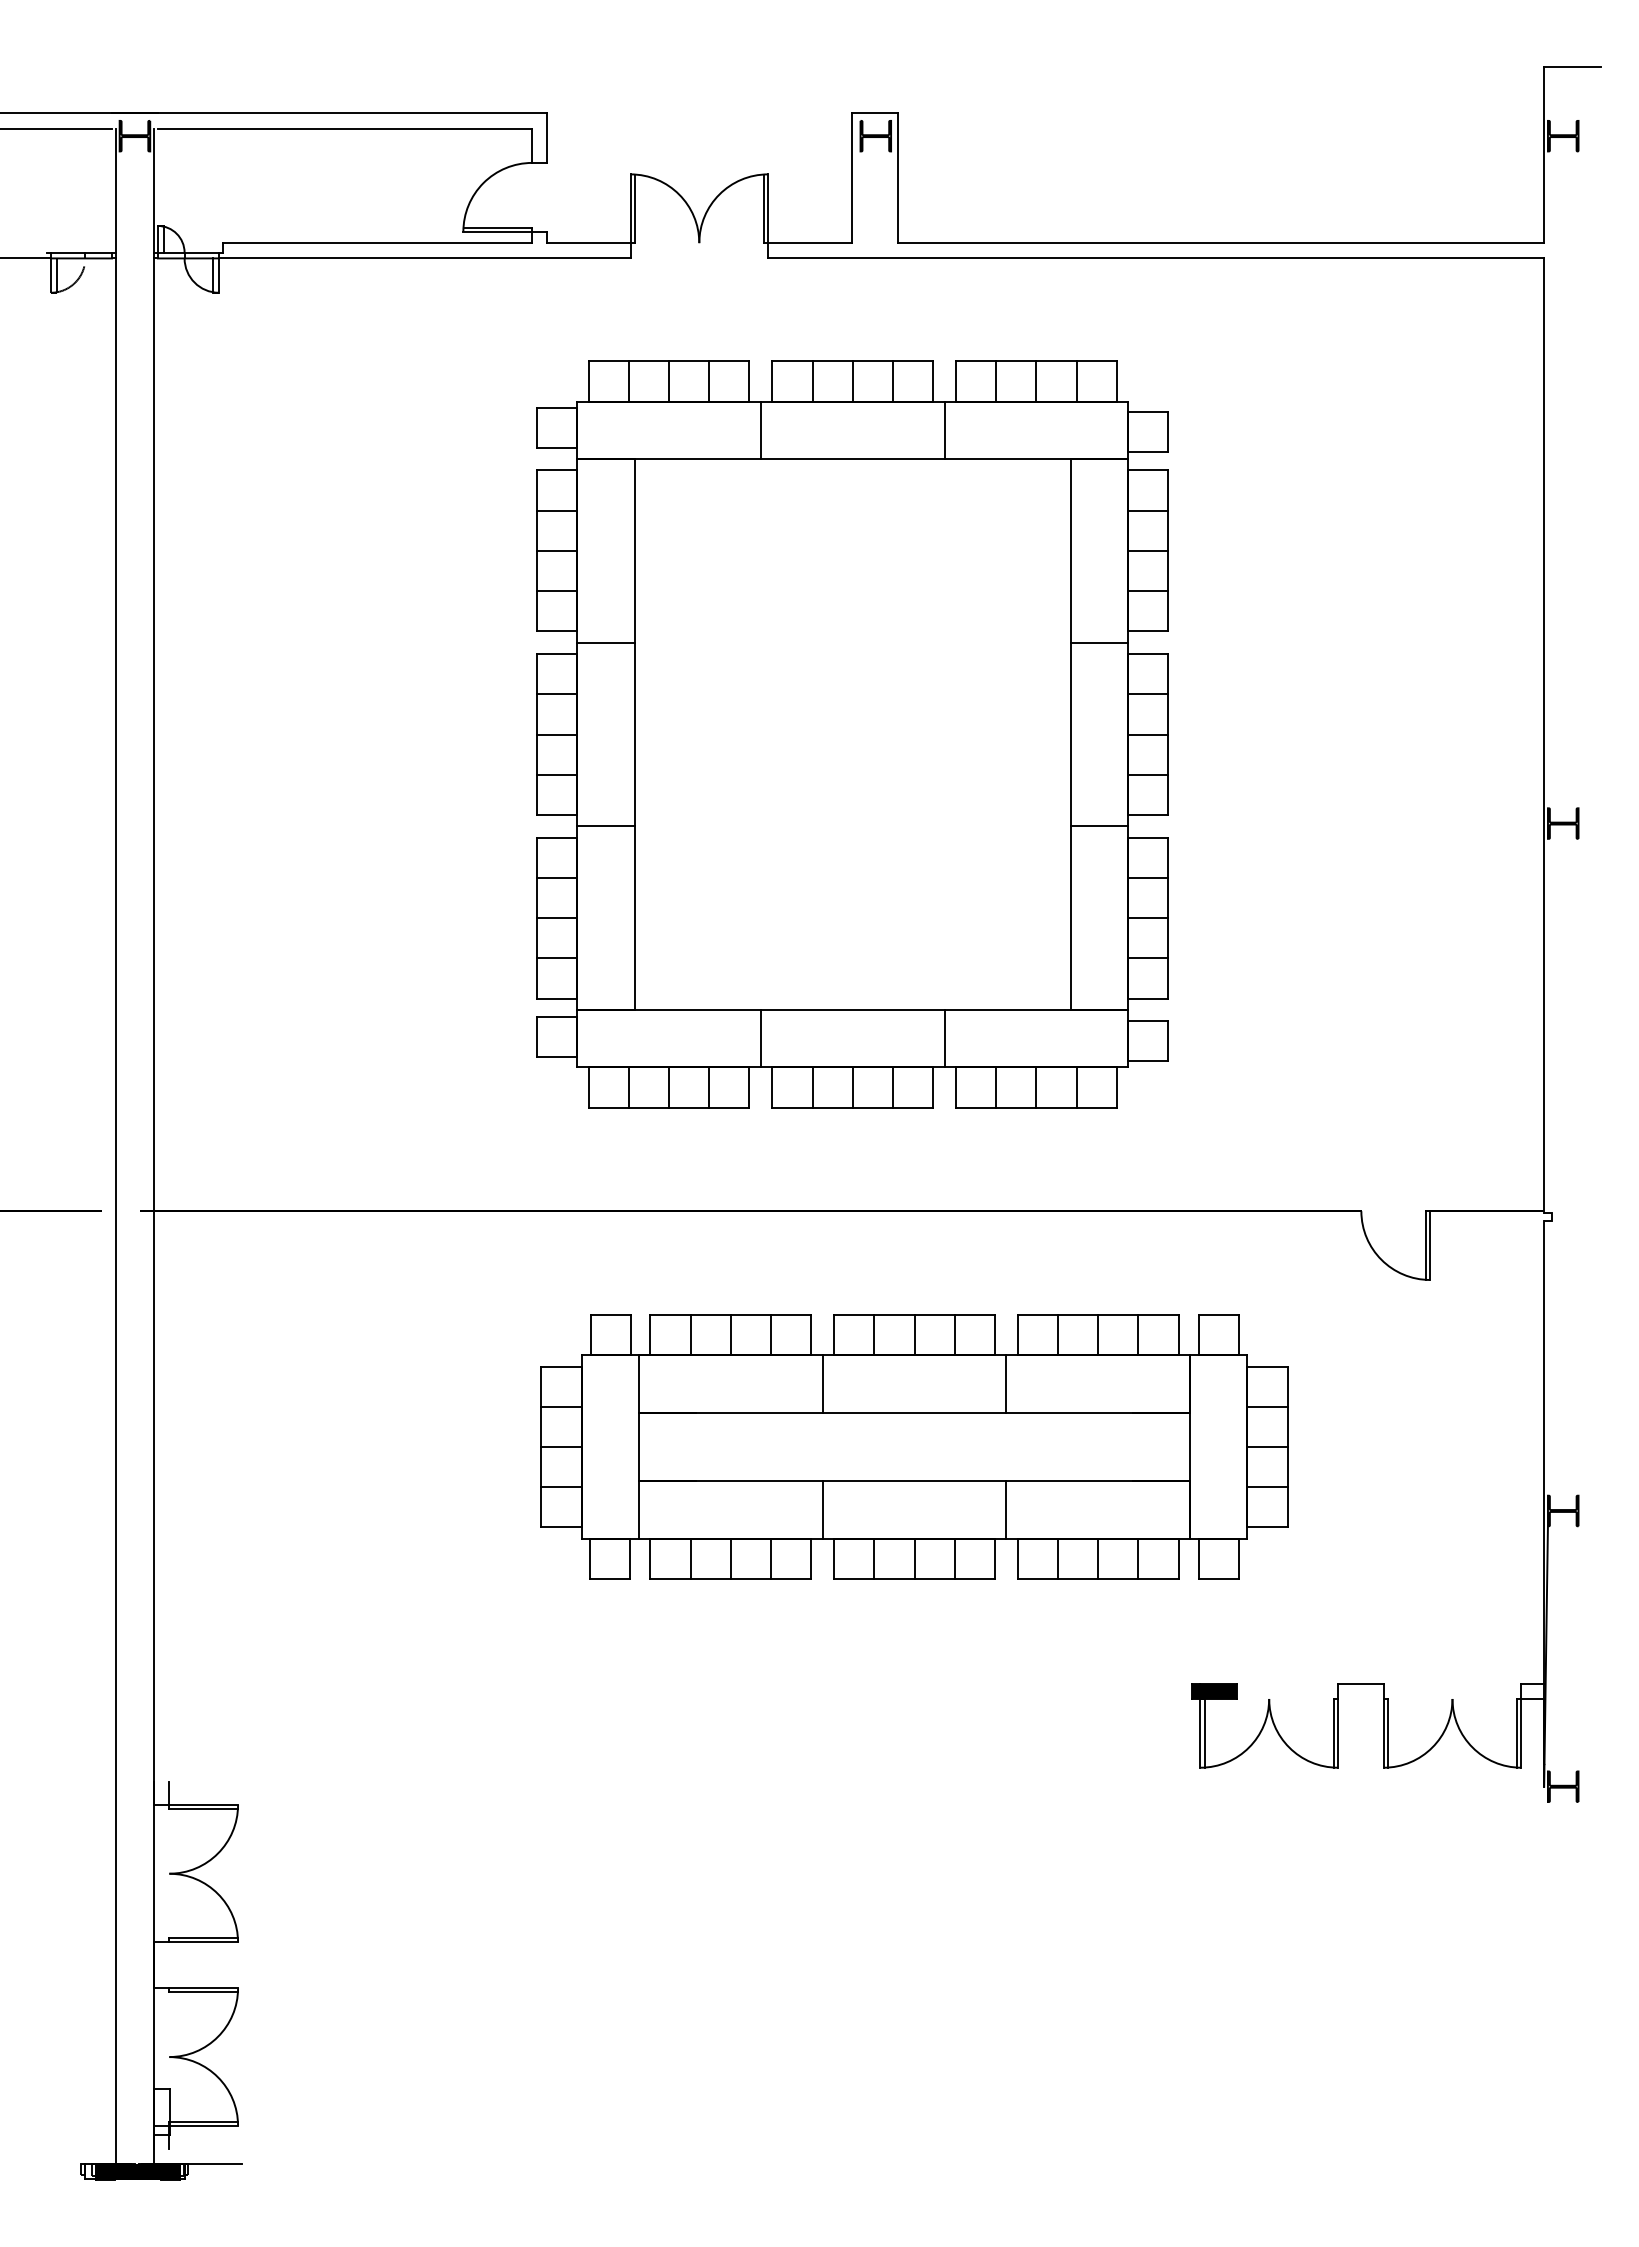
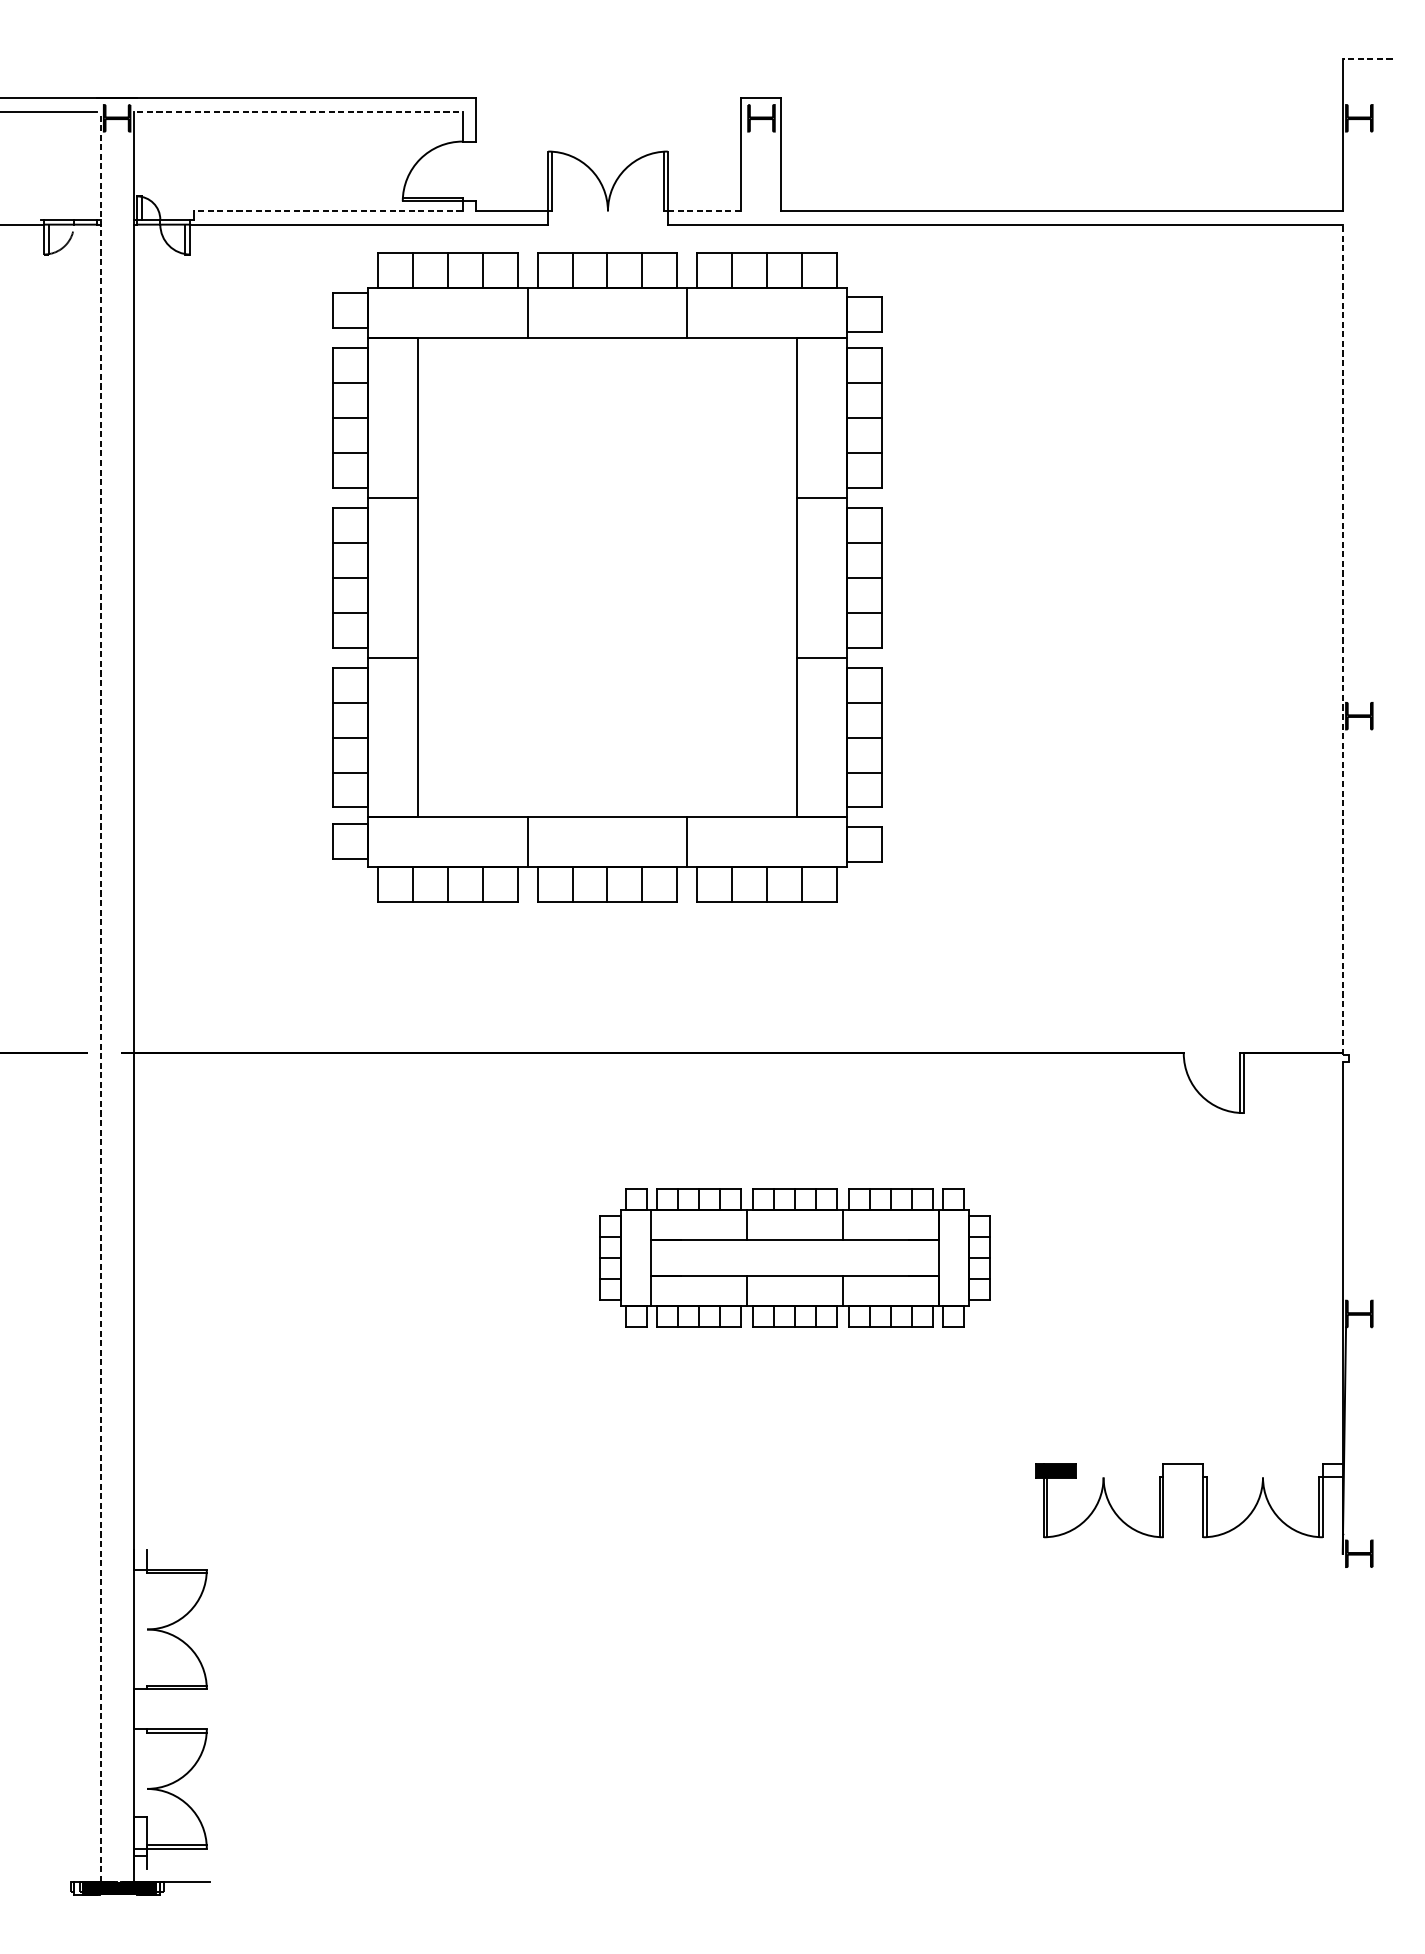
line: (1572, 67) -> (1367, 58), solid -> dashed
line: (345, 128) -> (300, 111), solid -> dashed
line: (377, 243) -> (328, 211), solid -> dashed
line: (809, 243) -> (703, 211), solid -> dashed
part: (852, 734) -> (607, 577), moved
line: (1544, 735) -> (1343, 639), solid -> dashed
line: (115, 1146) -> (100, 997), solid -> dashed
part: (914, 1446) -> (795, 1257), size x0.6

